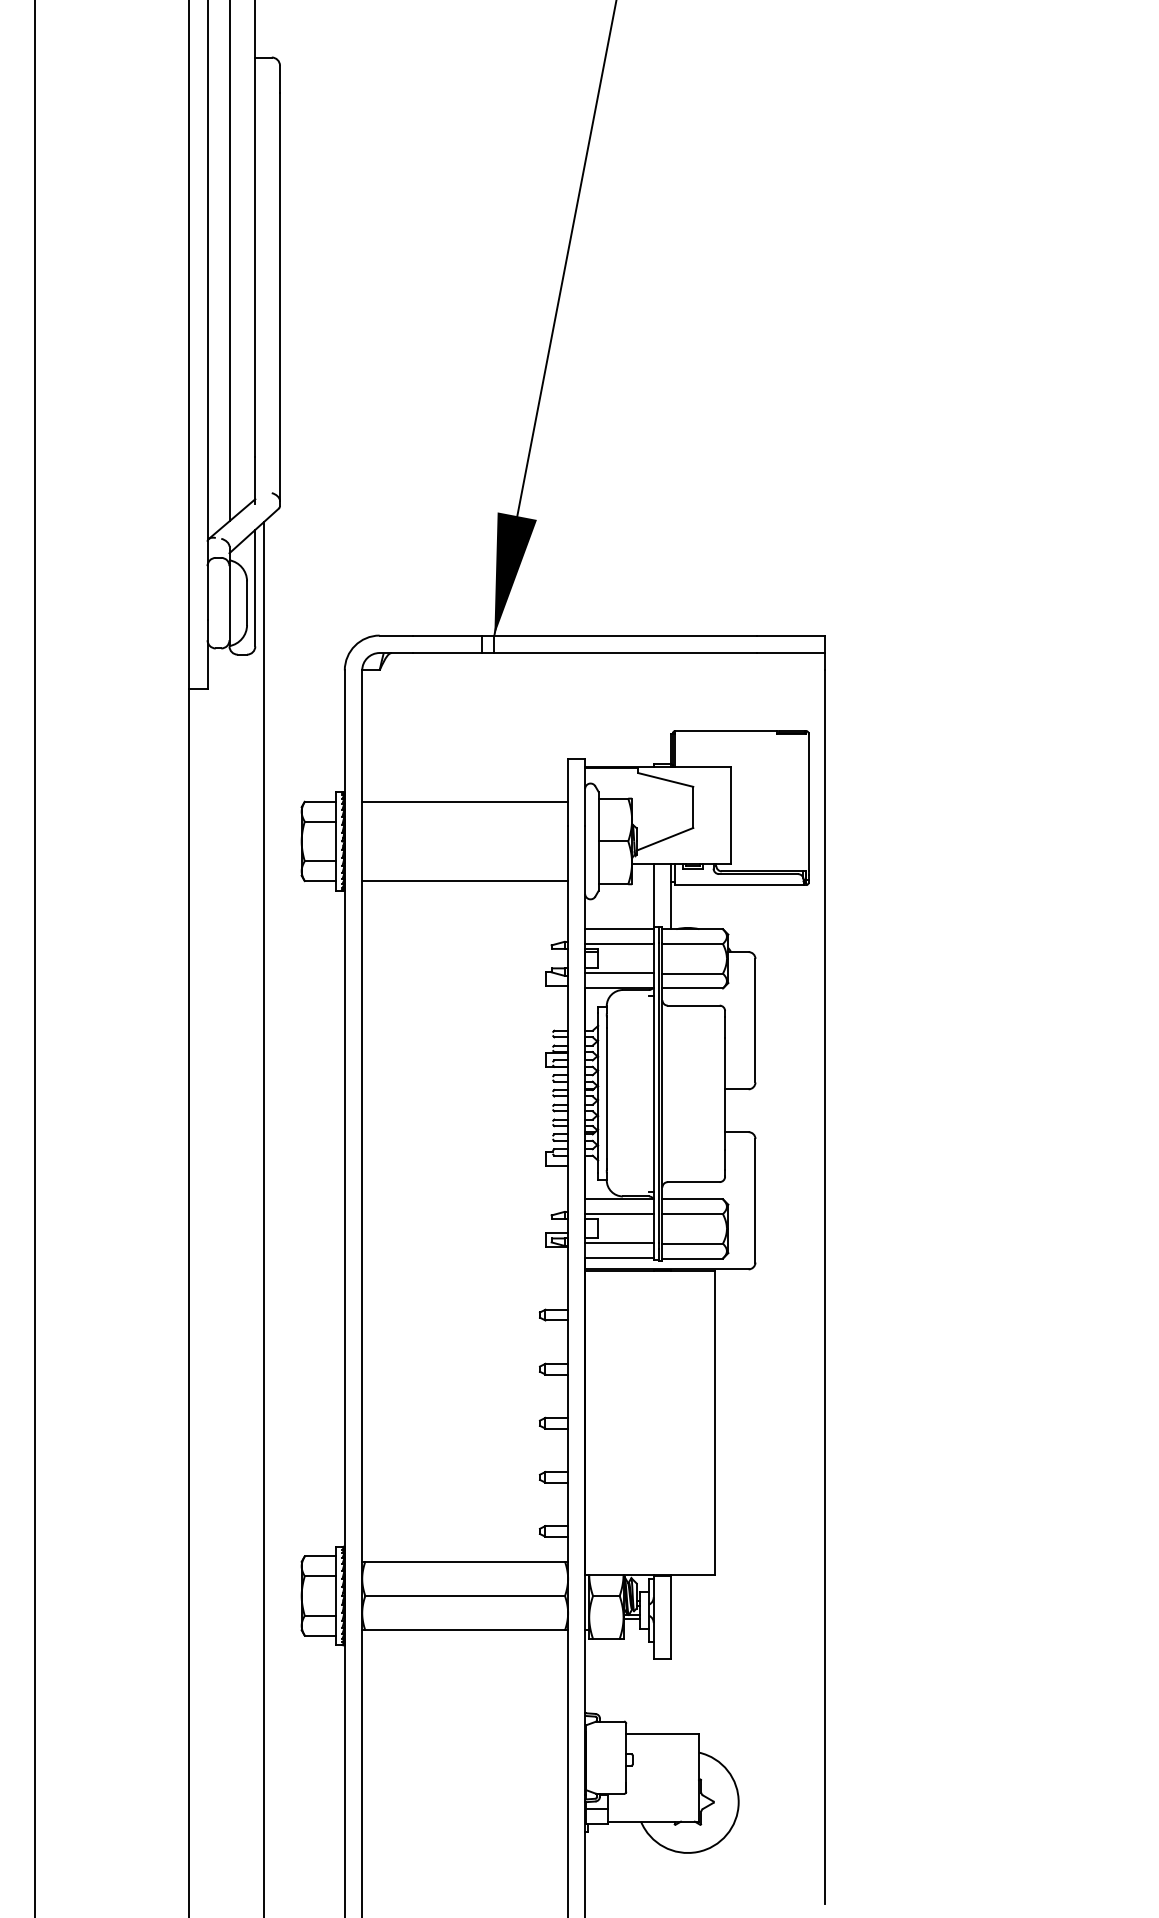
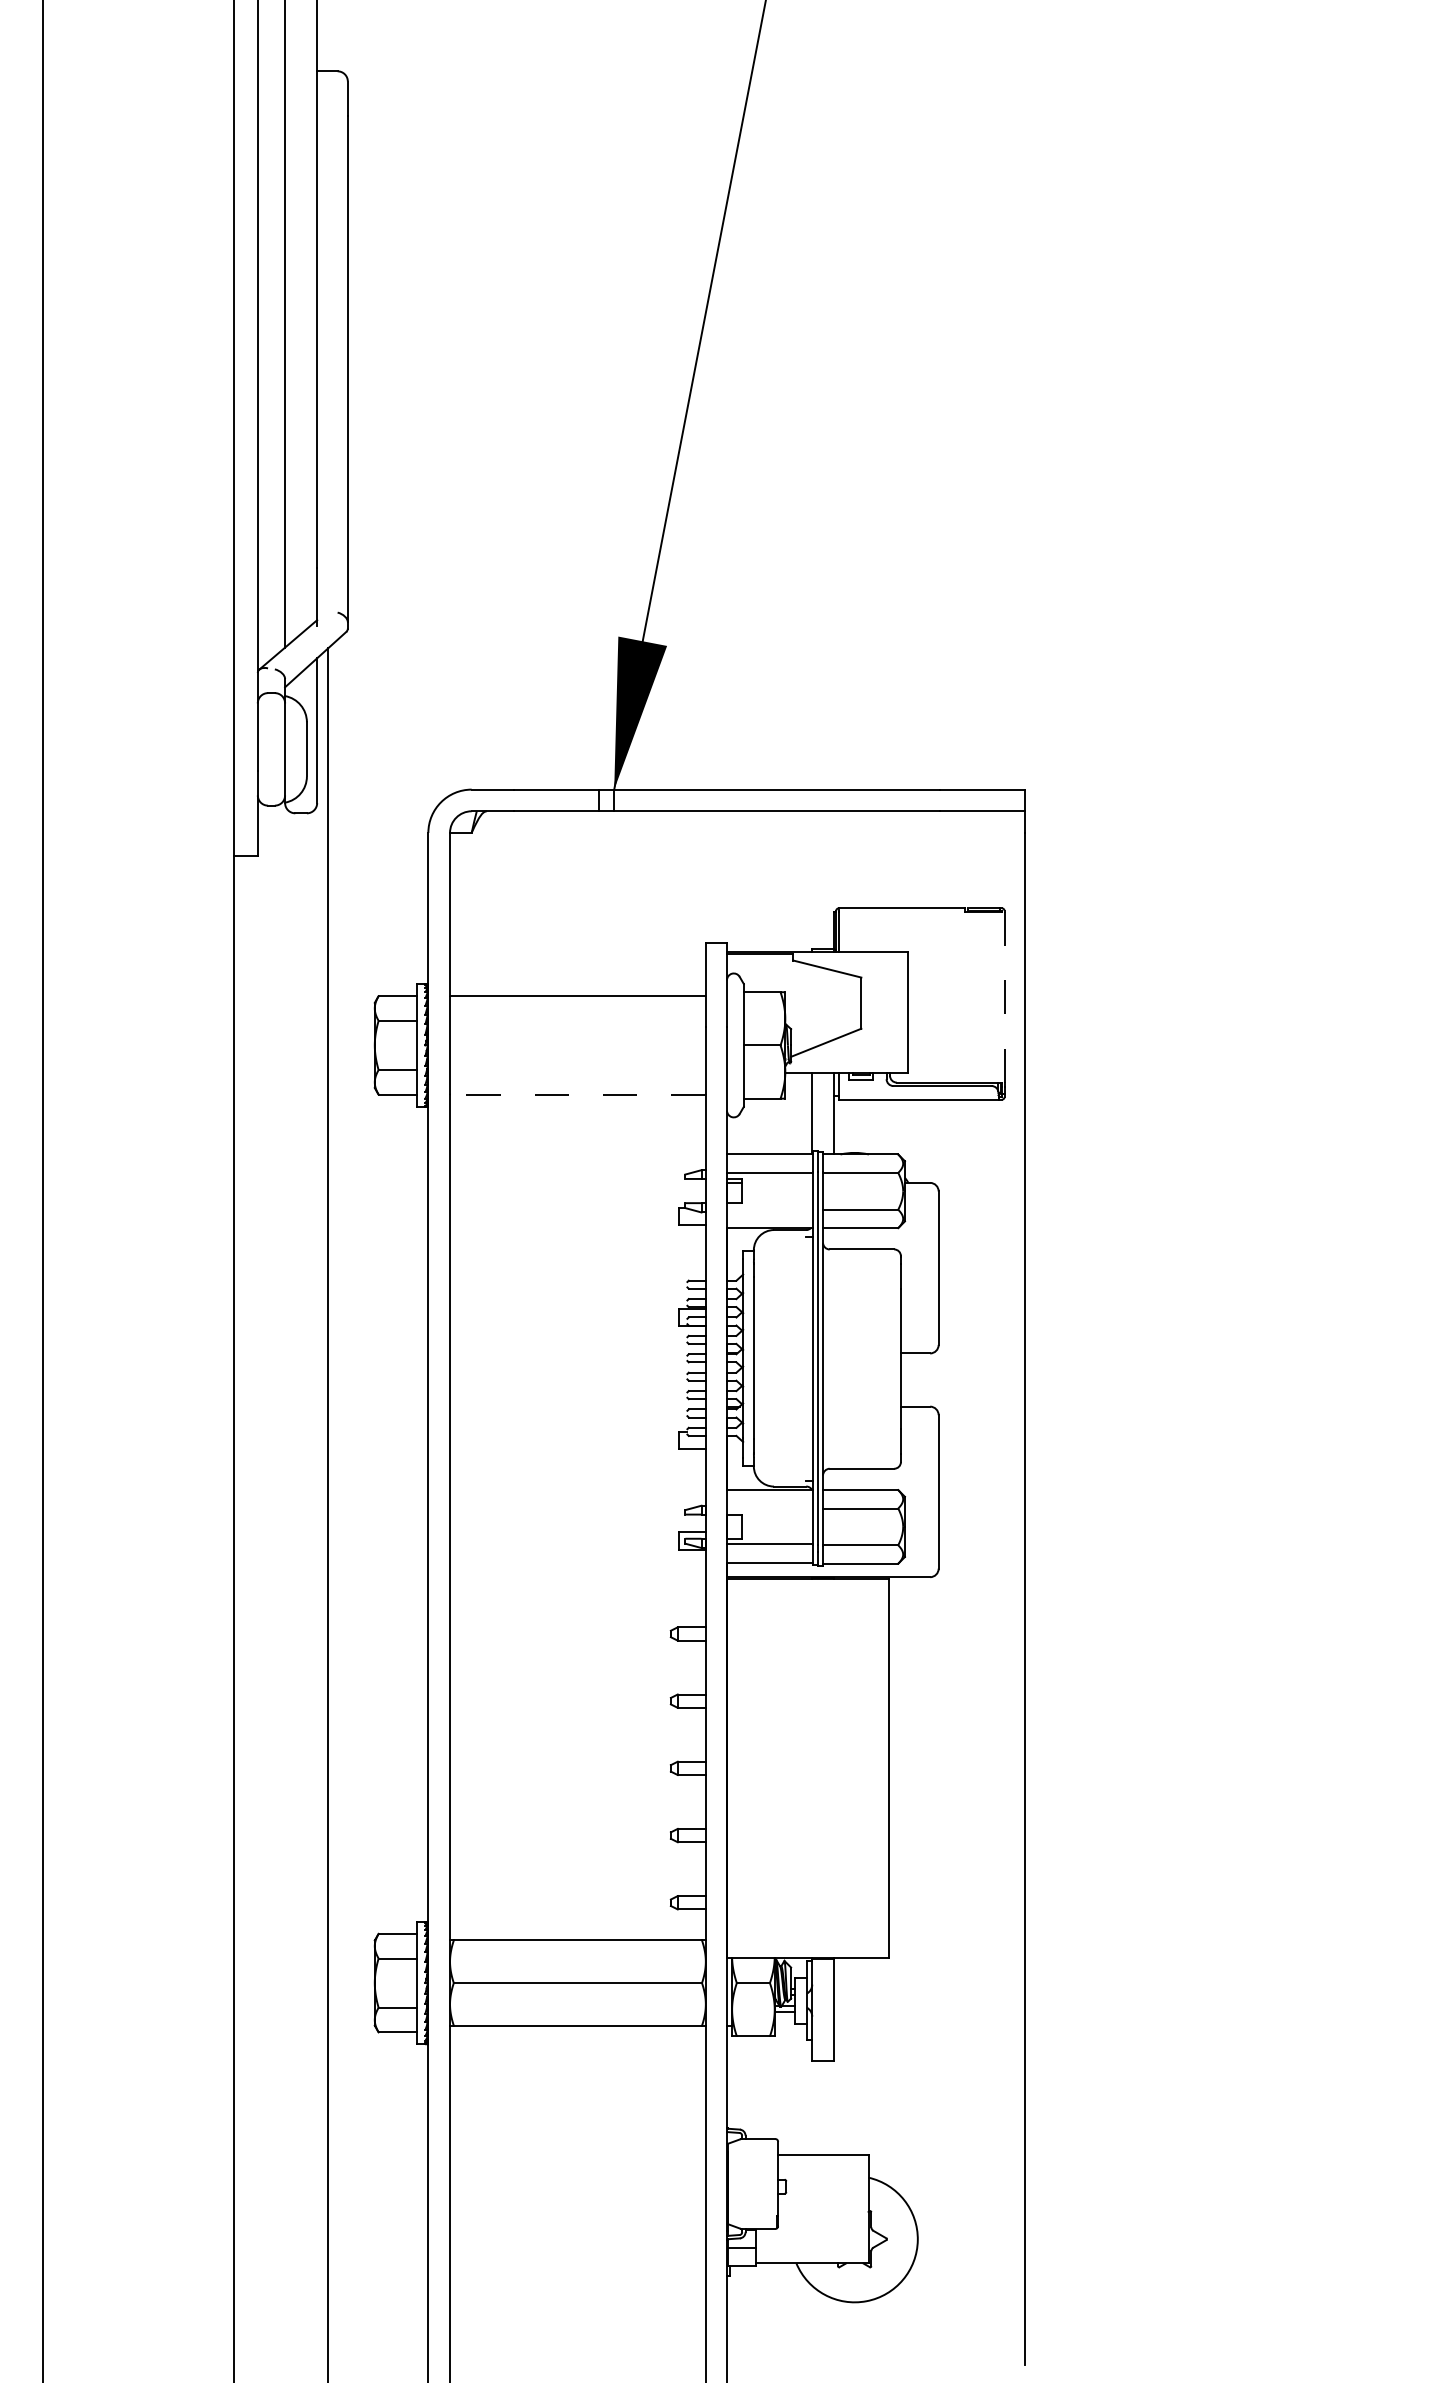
line: (808, 802) -> (1004, 997), solid -> dashed
line: (464, 880) -> (577, 1093), solid -> dashed
line: (619, 972) -> (769, 1208), removed
line: (619, 1213) -> (769, 1507), removed

